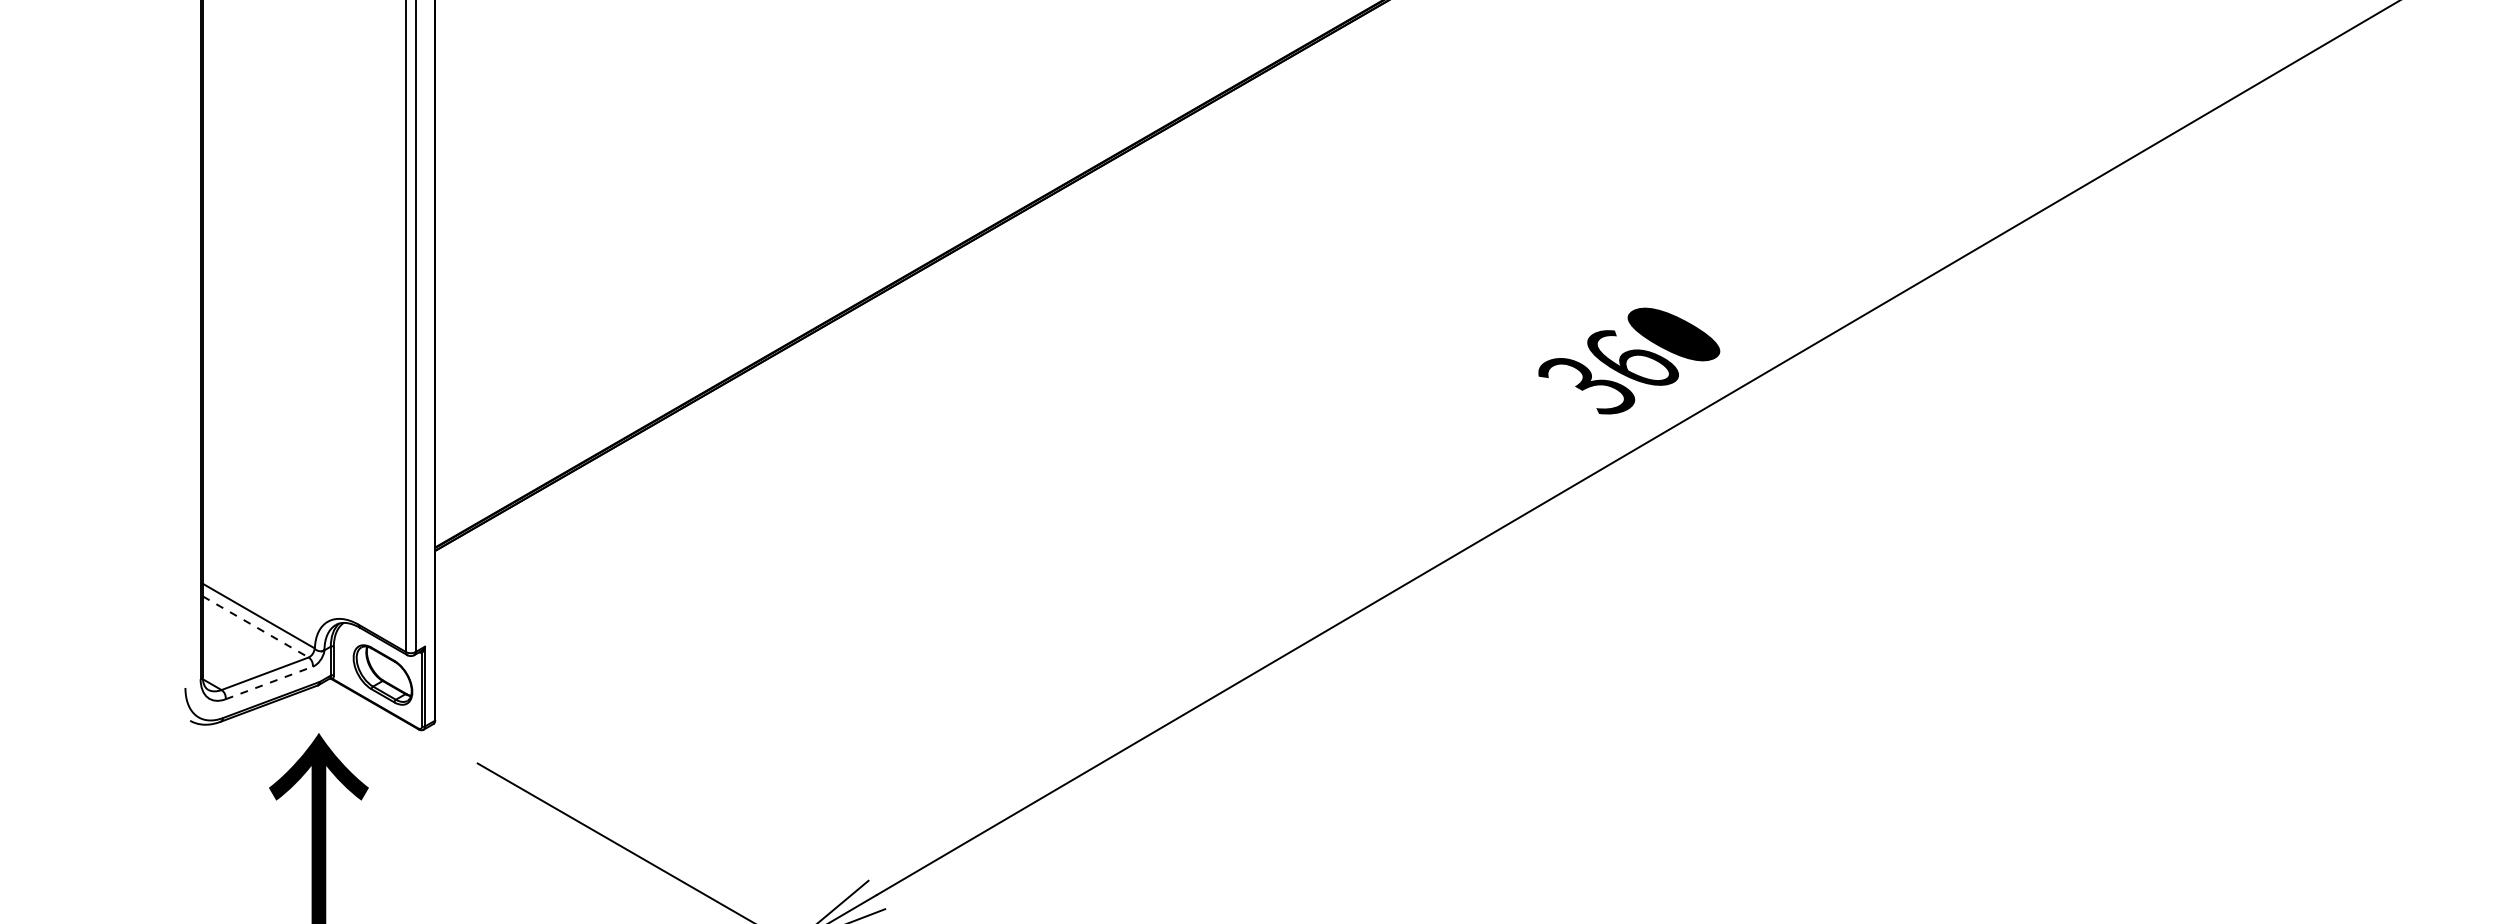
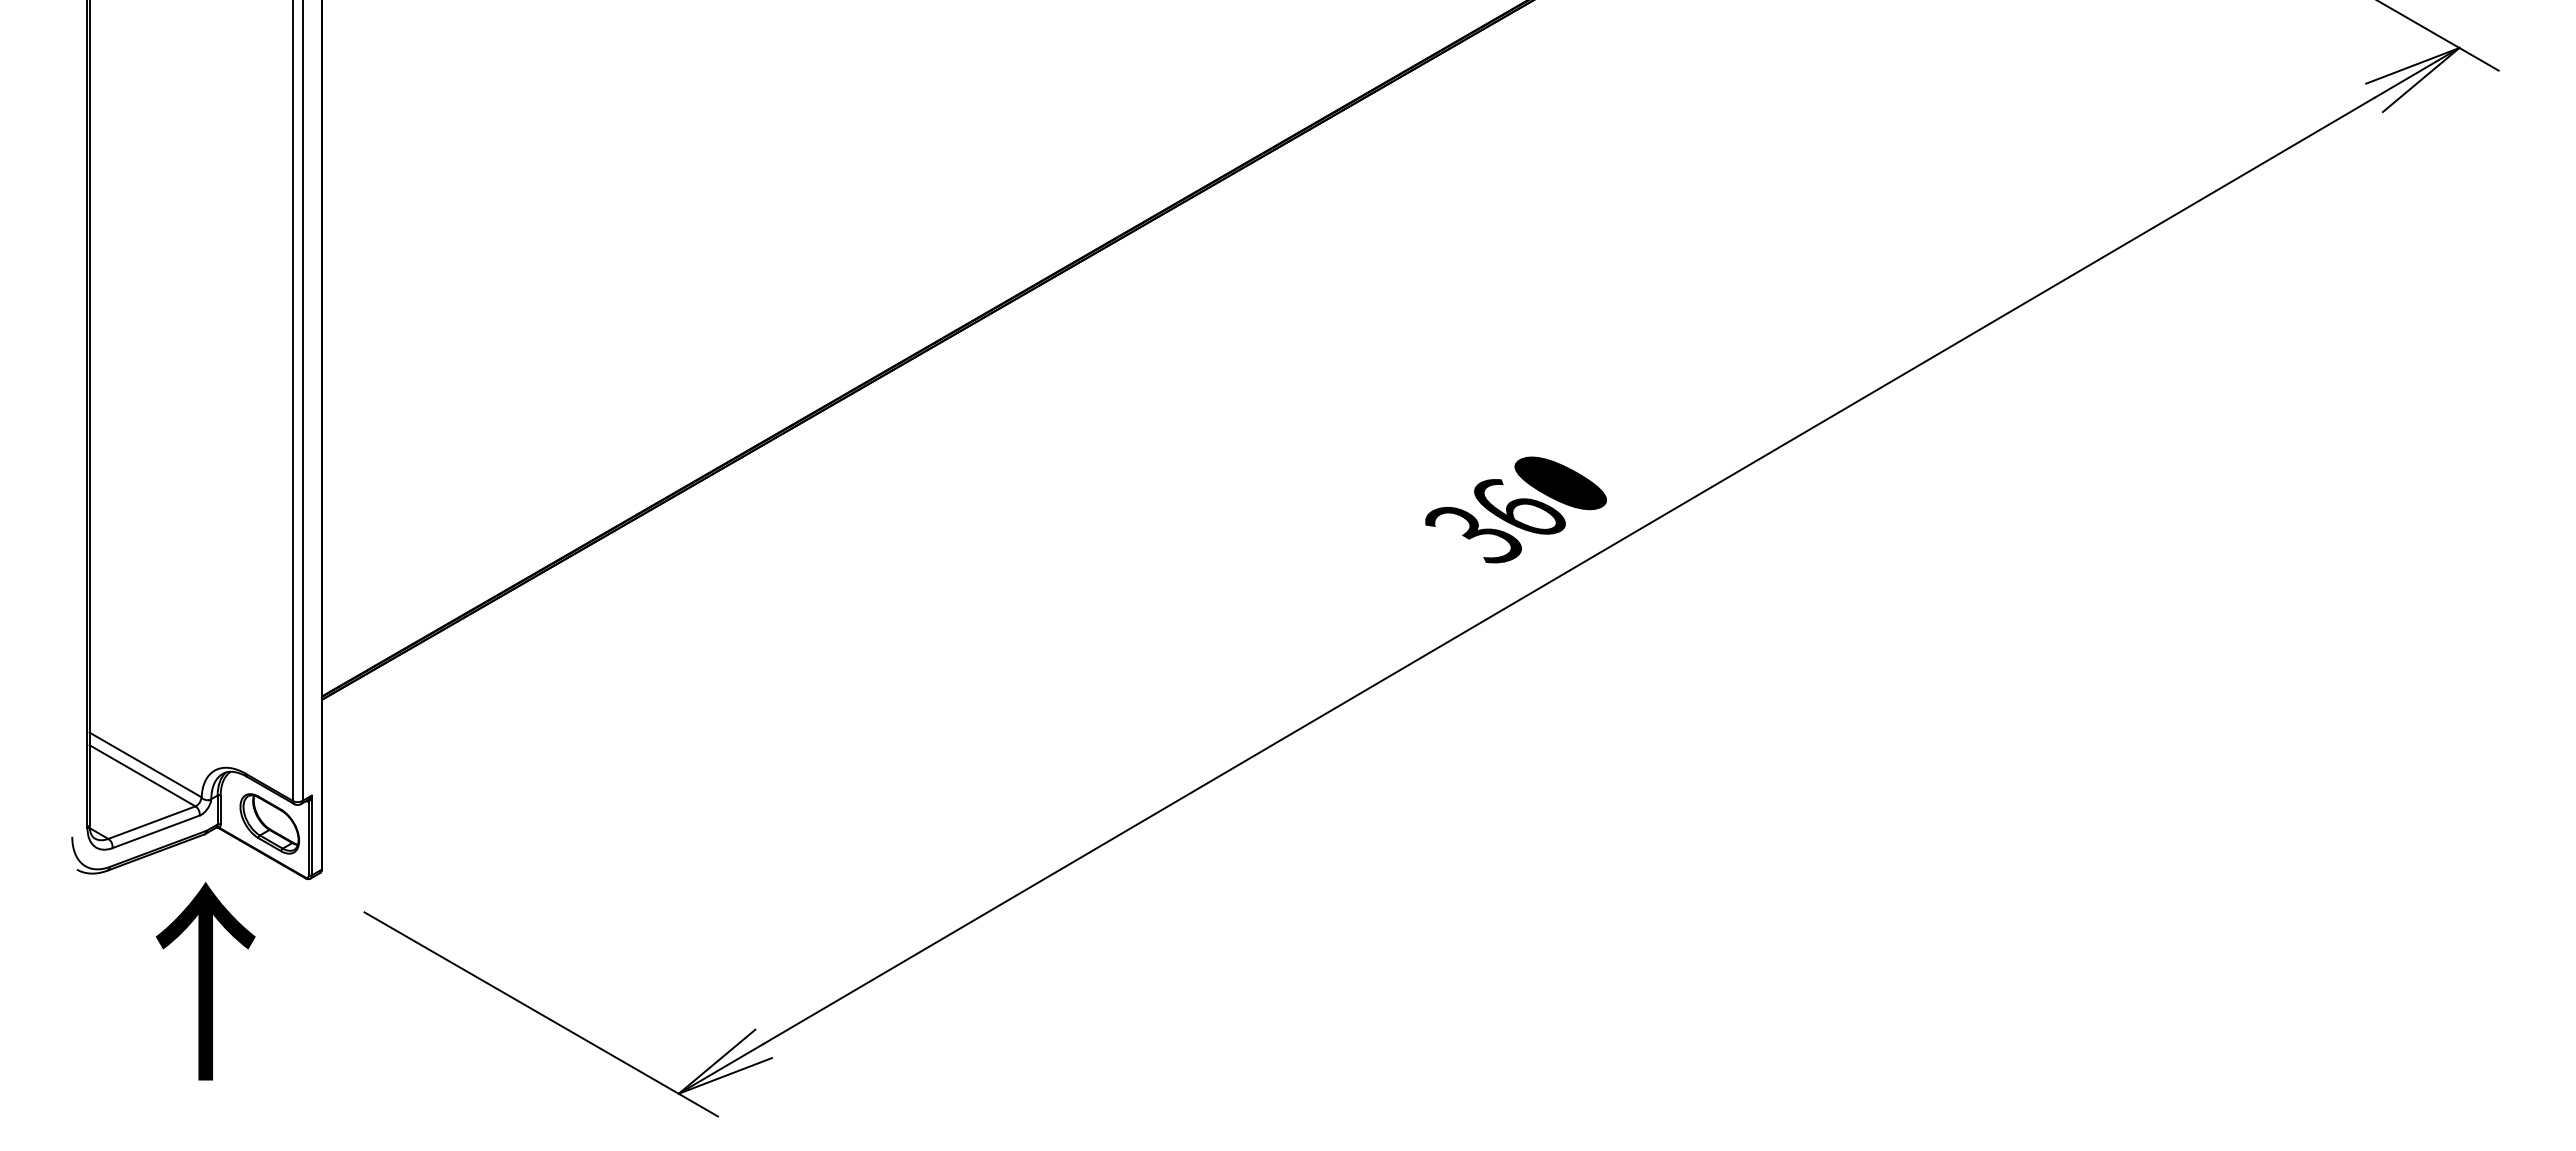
line: (255, 627) -> (142, 776), dashed -> solid
line: (269, 682) -> (156, 831), dashed -> solid

